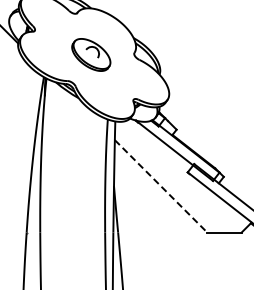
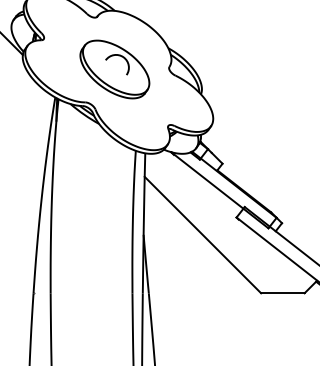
part: (91, 54) -> (115, 68), size x1.43
line: (161, 186) -> (203, 235), dashed -> solid

